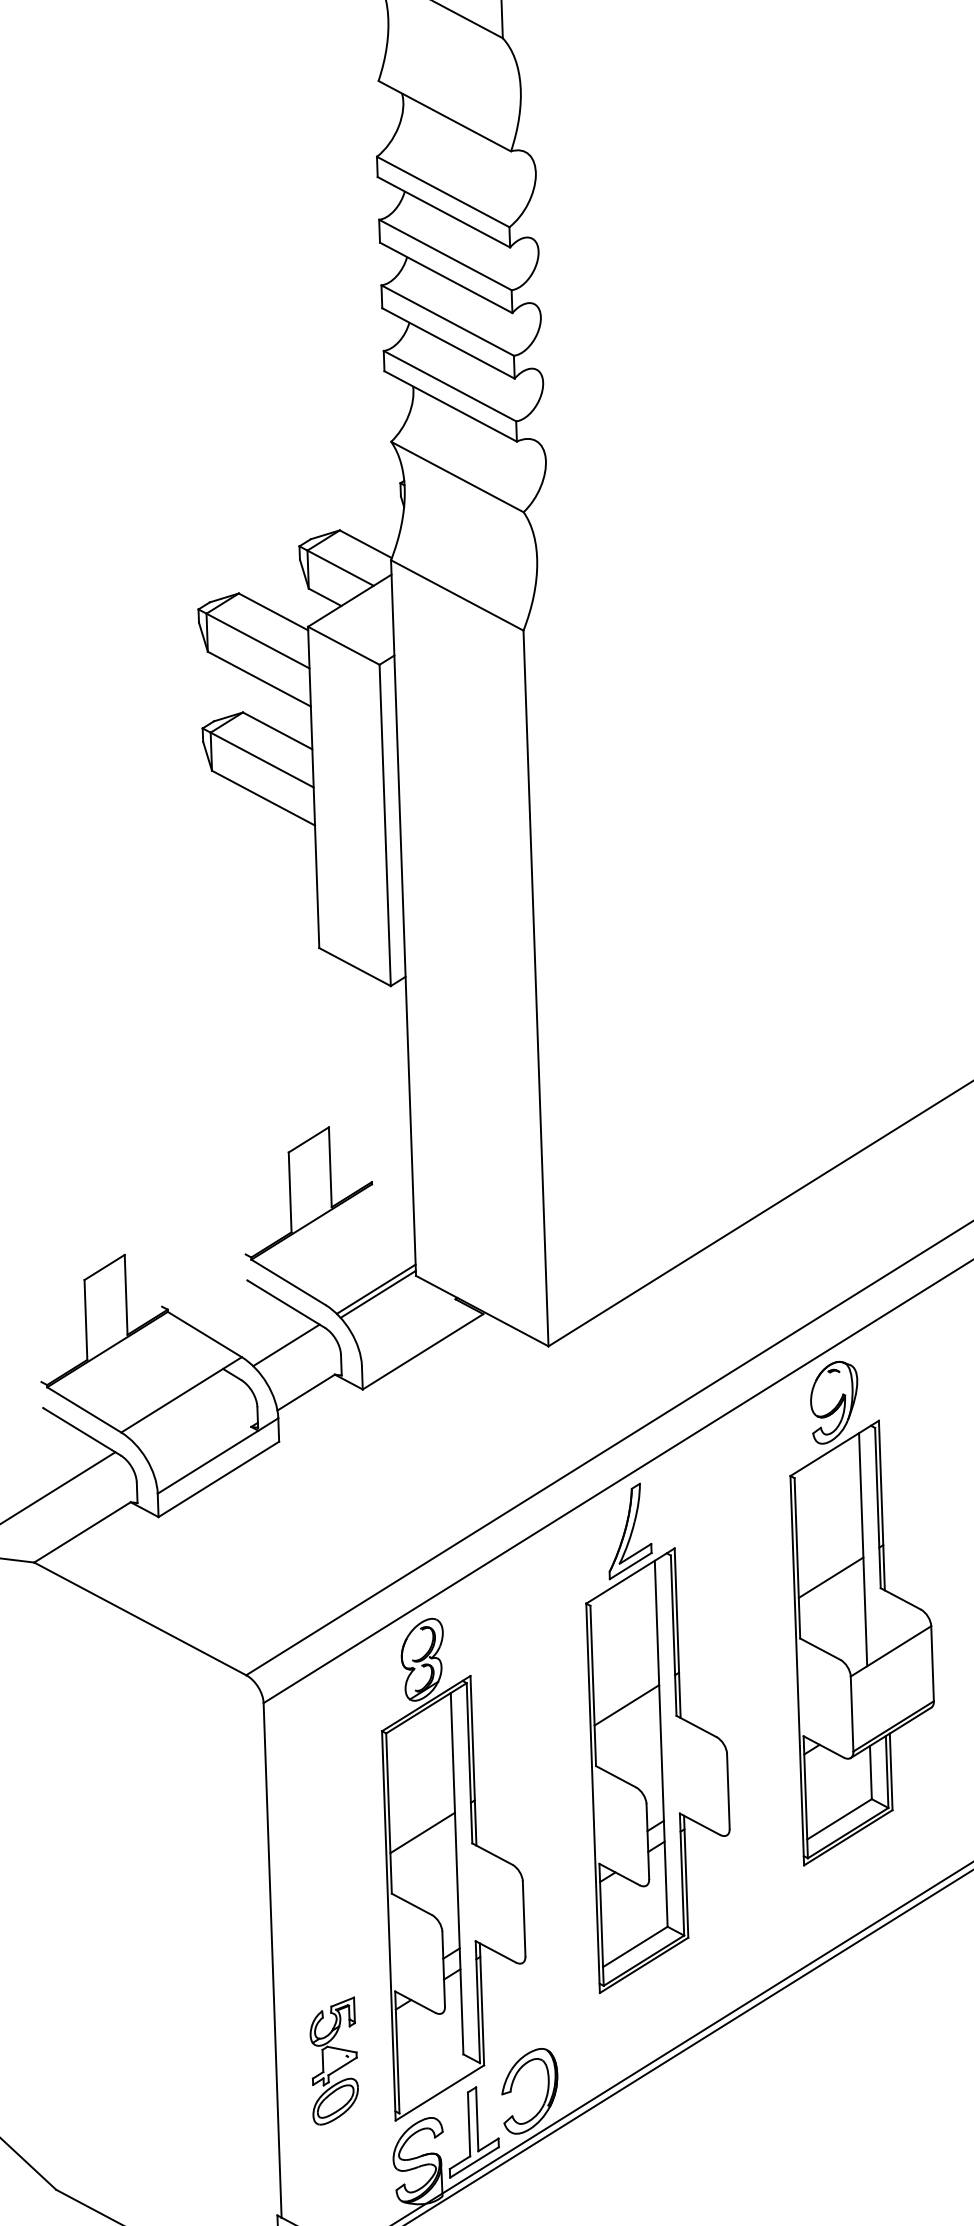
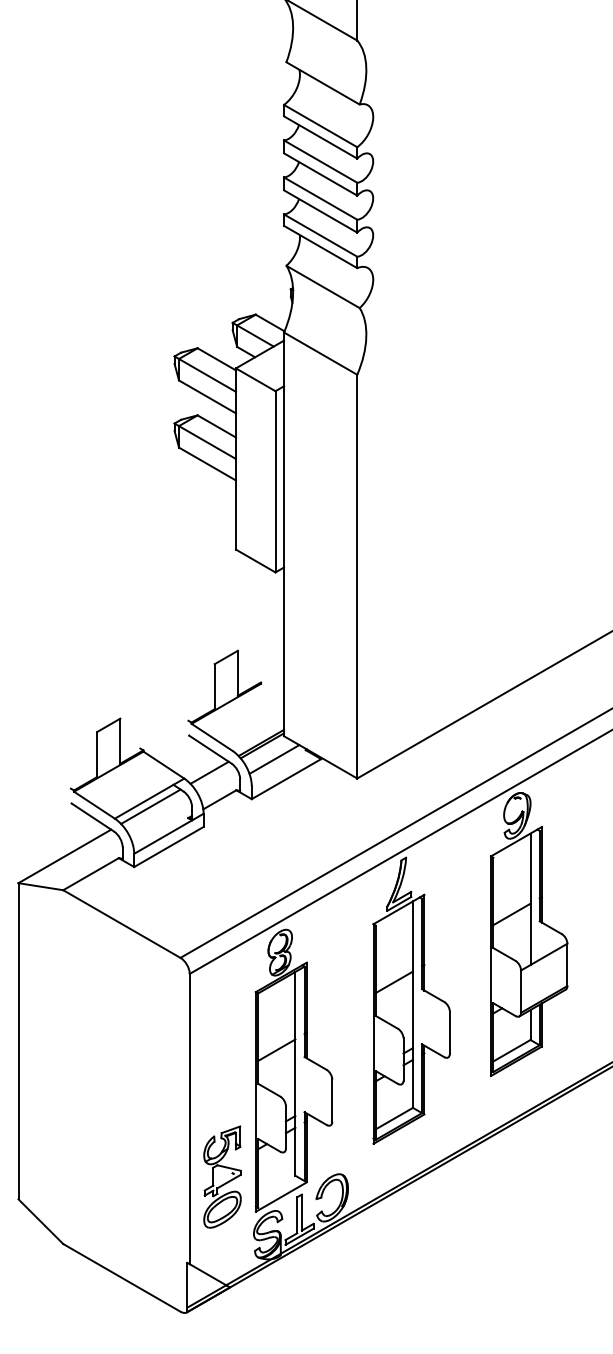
line: (400, 1317) -> (274, 759), added
line: (183, 1408) -> (150, 806), added
part: (334, 2060) -> (222, 1176), size x1.43

